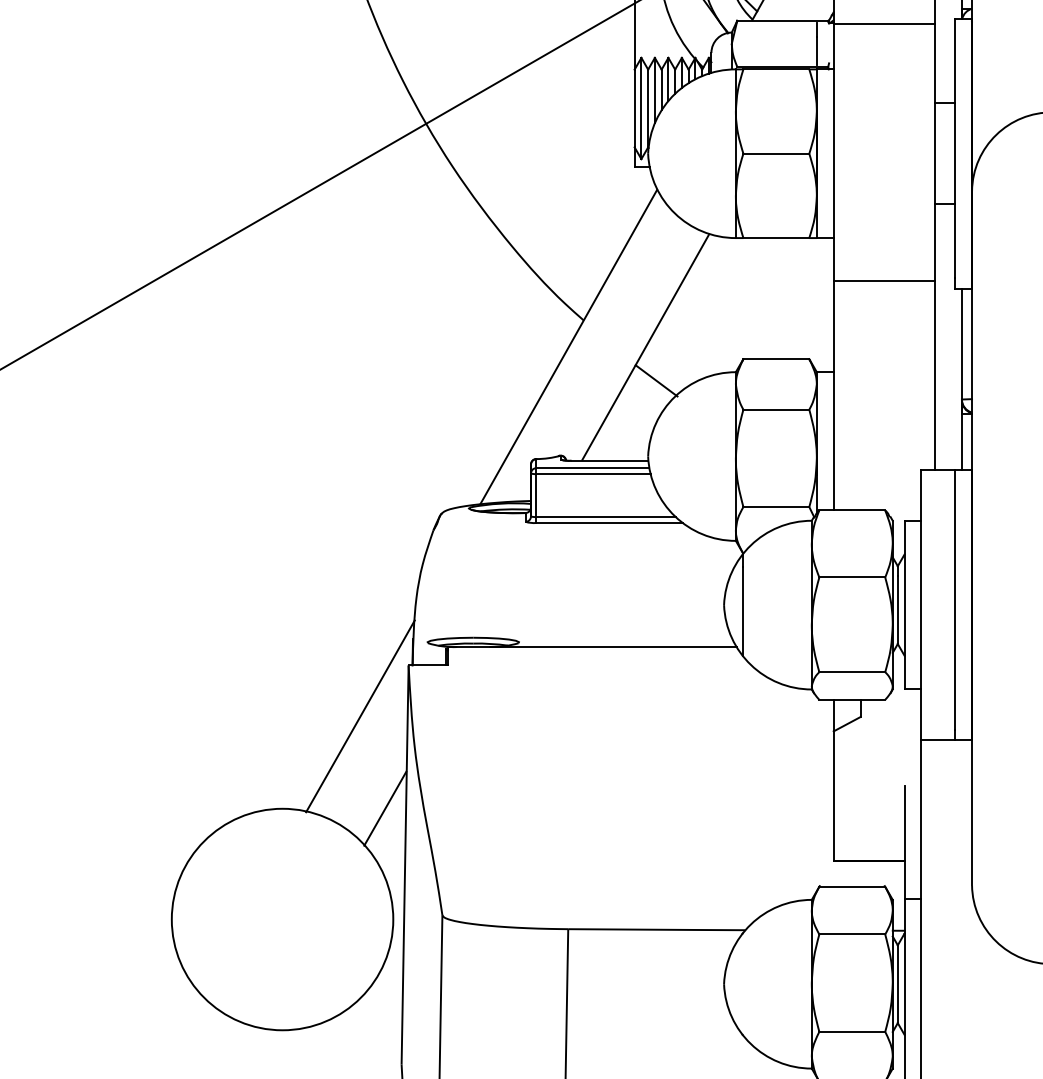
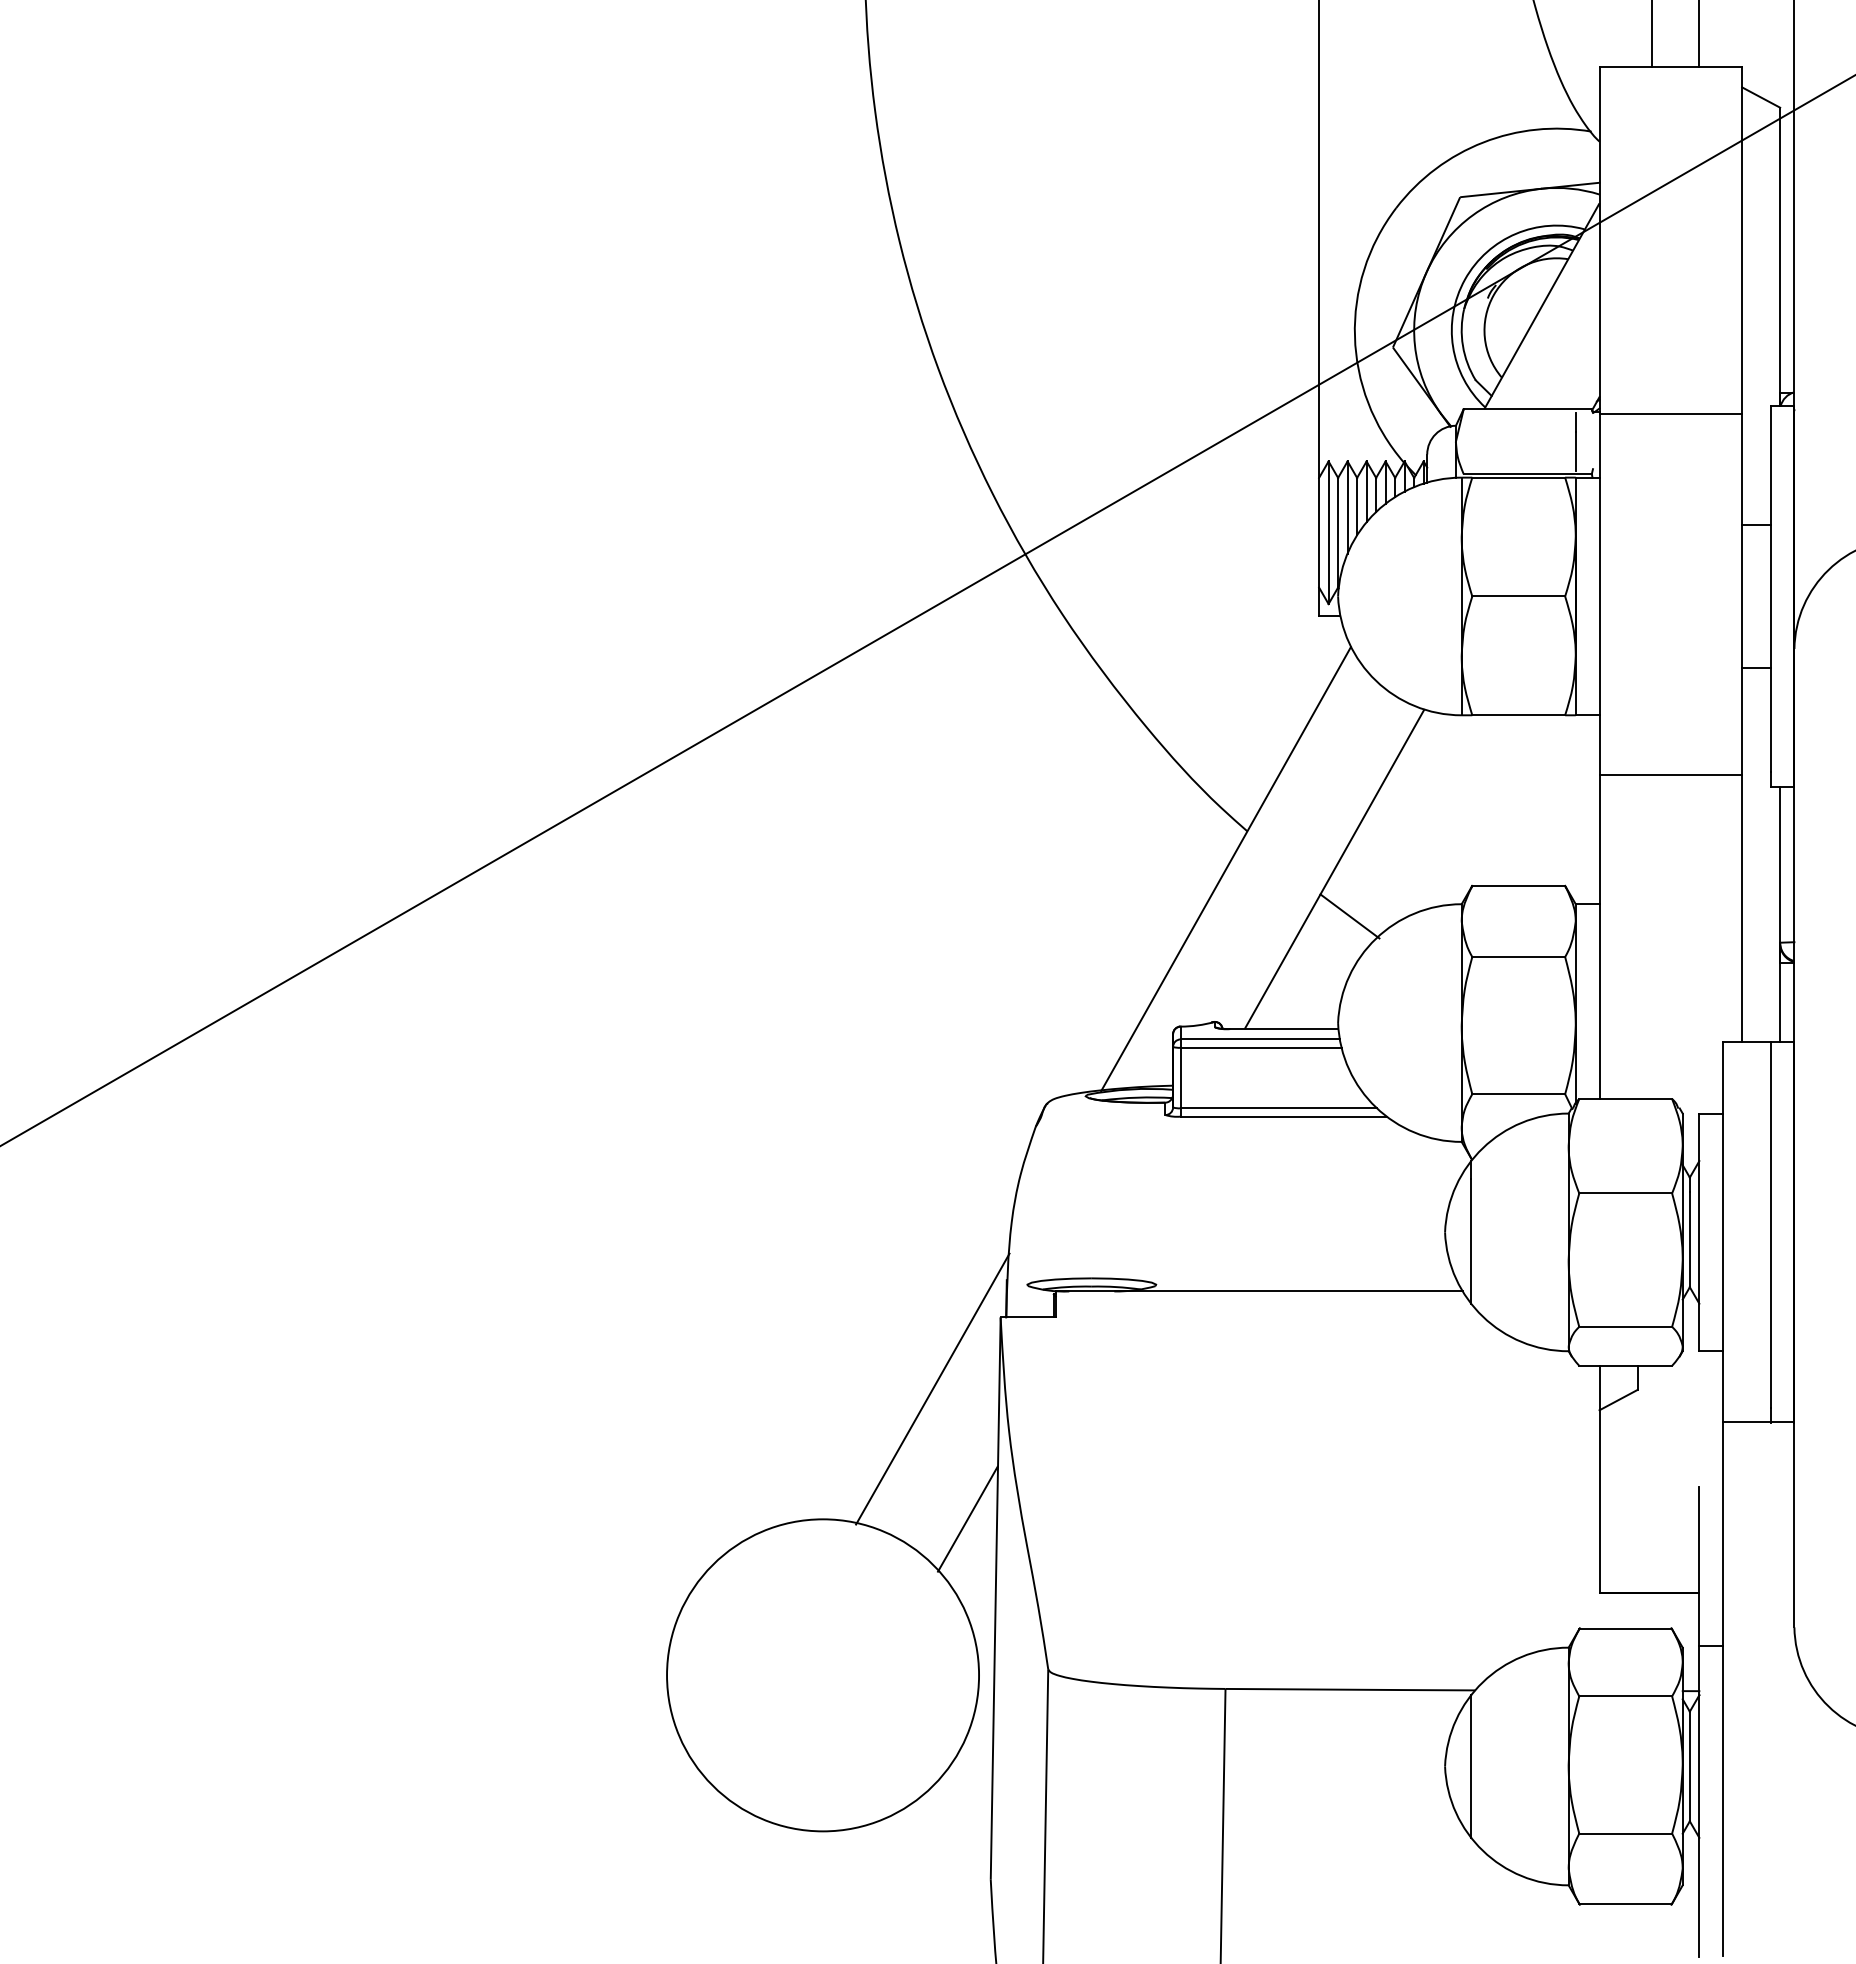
line: (742, 984) -> (1471, 1766), added

